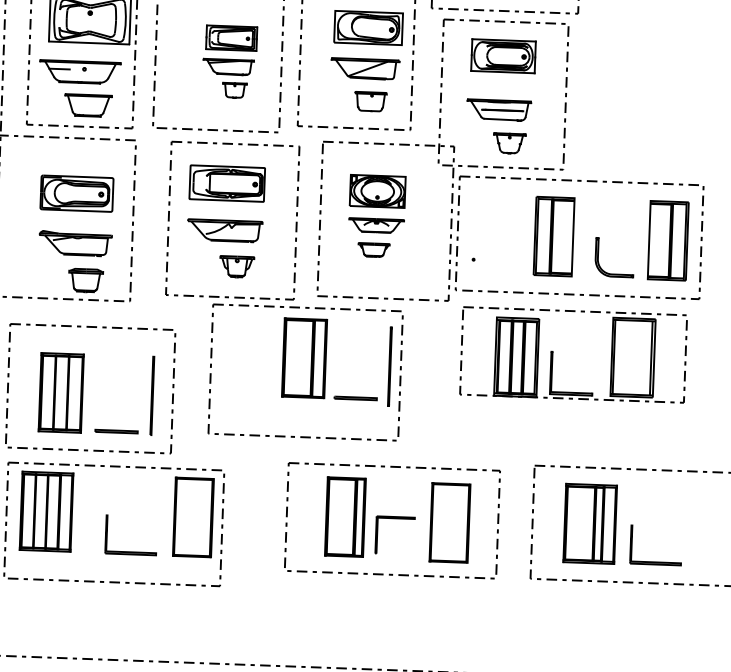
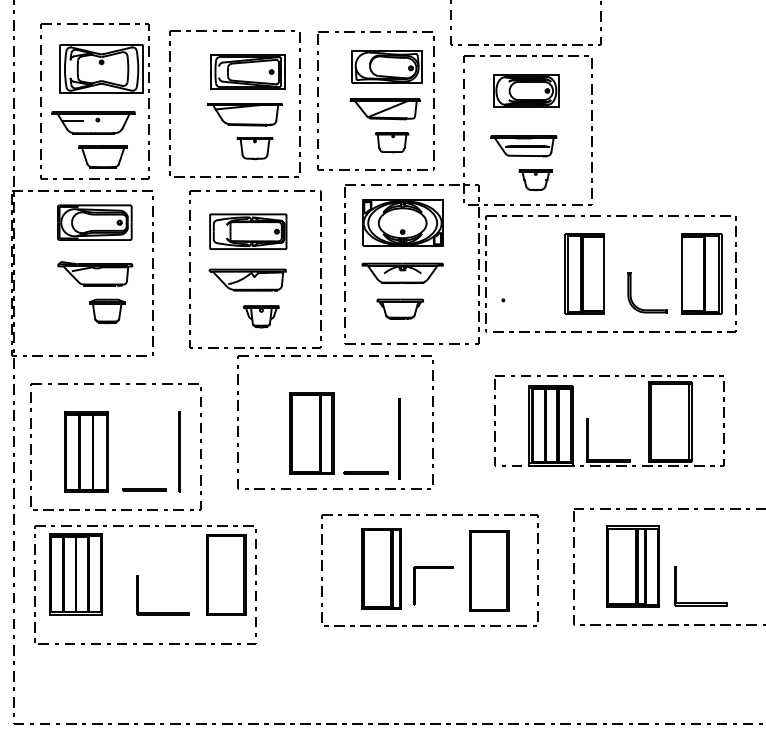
part: (229, 62) -> (246, 107), size x1.43
part: (376, 216) -> (402, 259), size x1.43
part: (76, 234) -> (95, 264), moved
part: (553, 353) -> (588, 420), moved
part: (326, 360) -> (334, 435), moved

